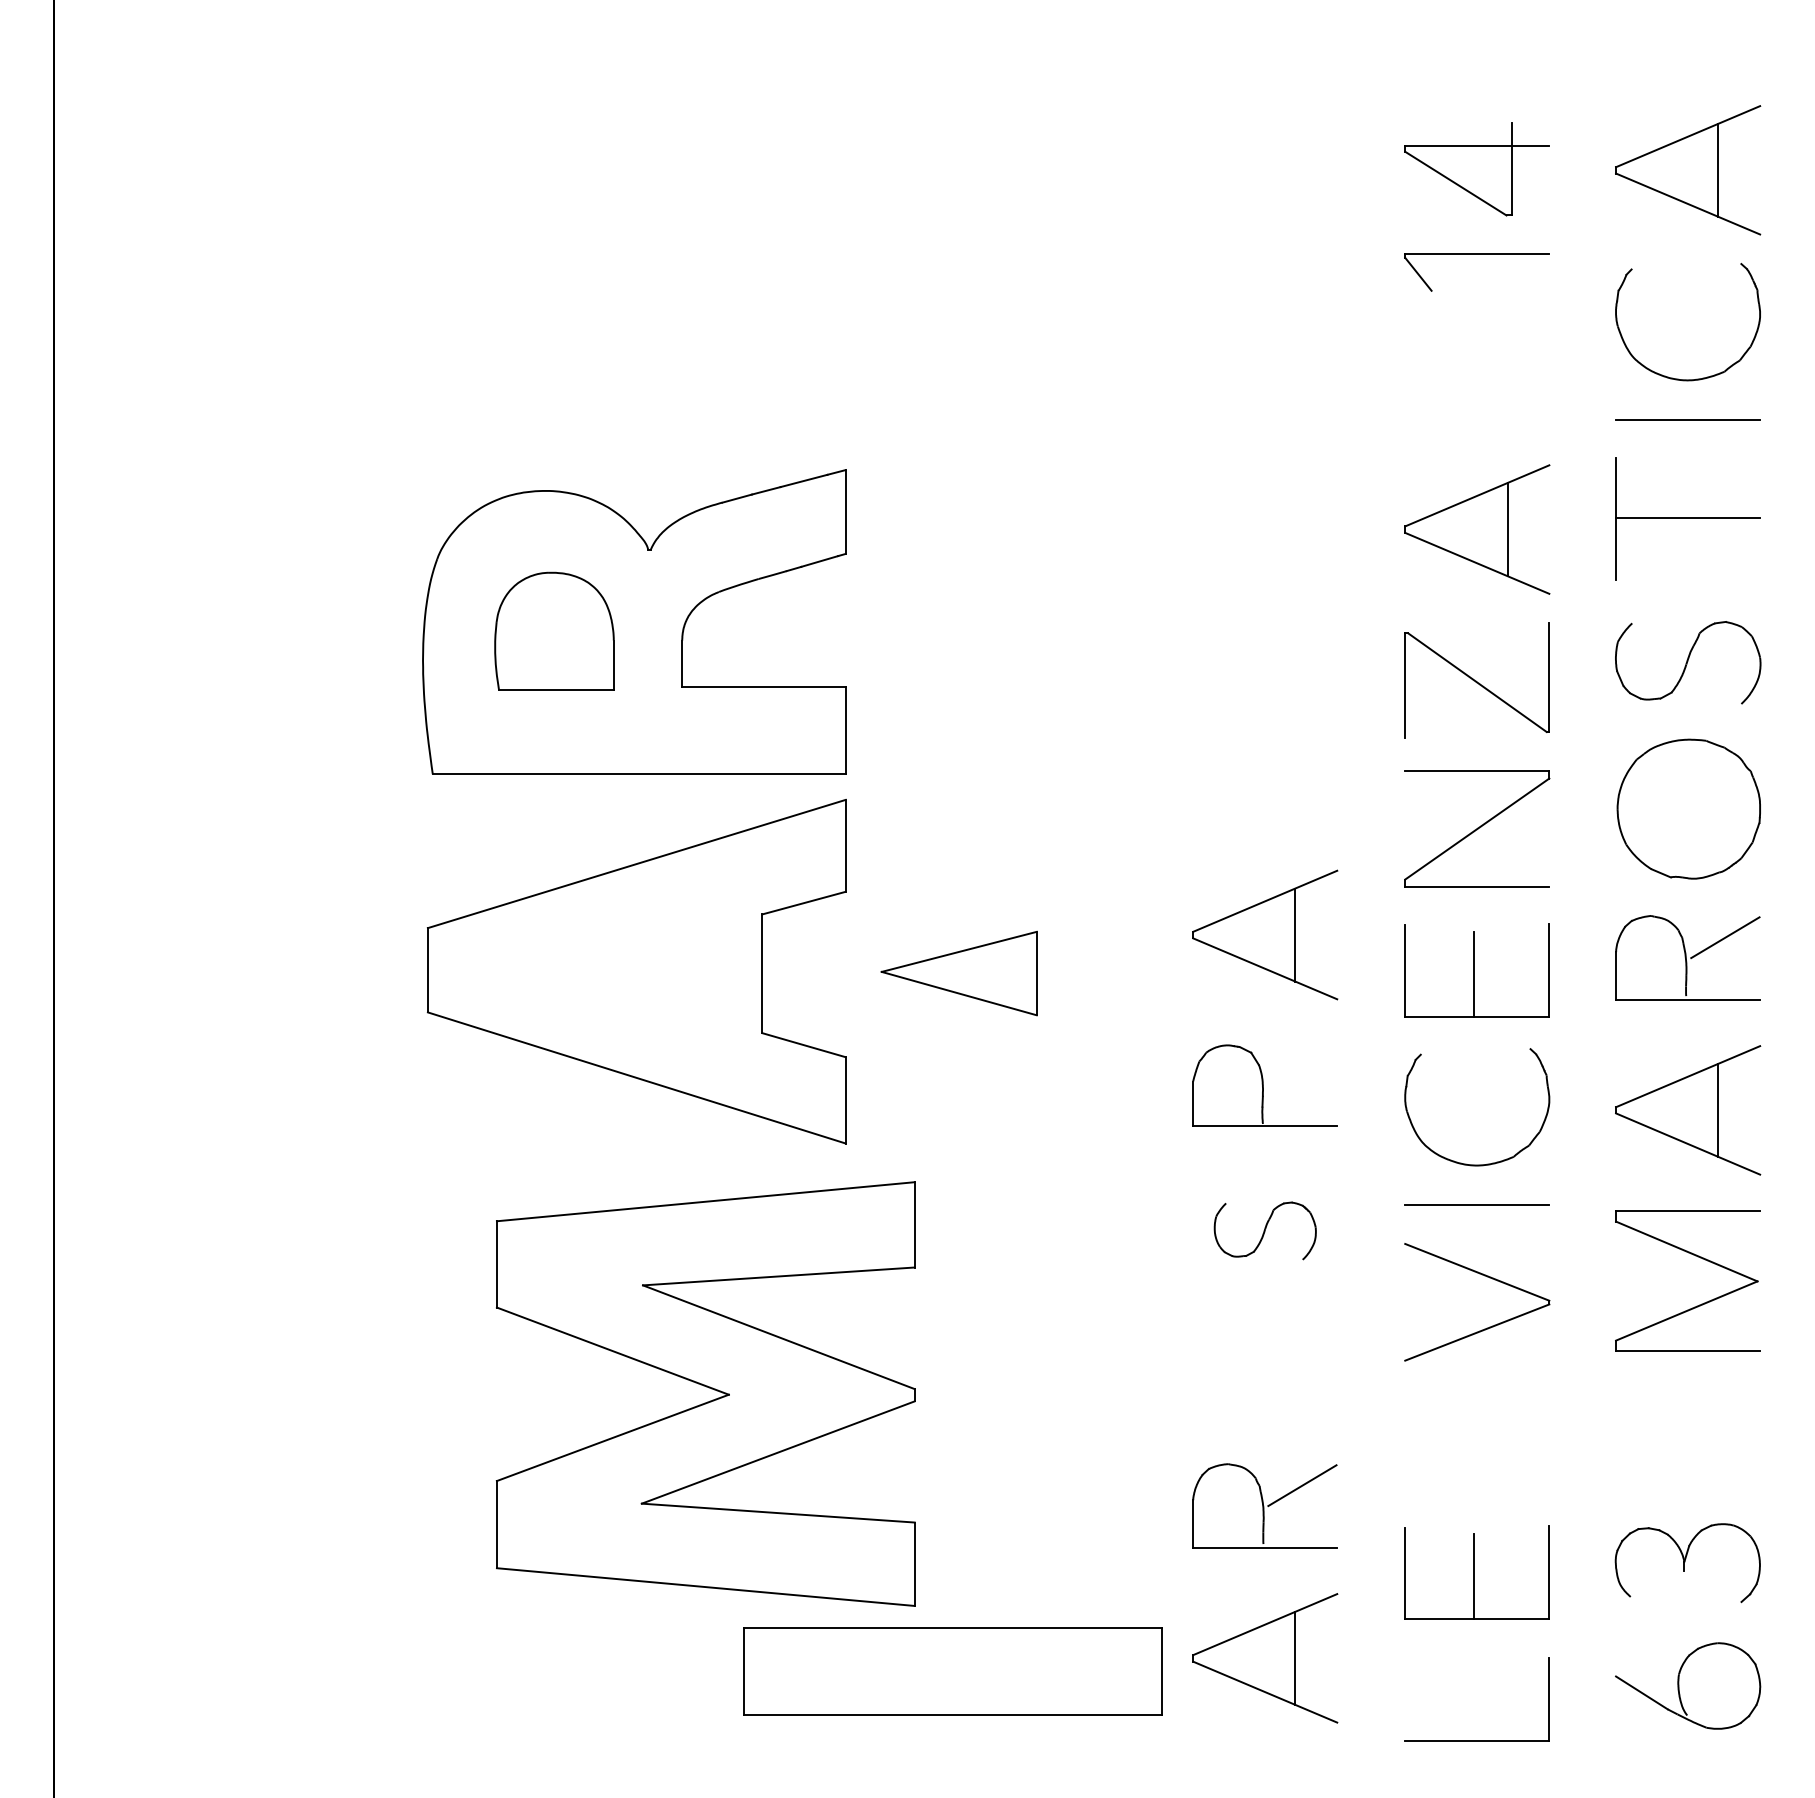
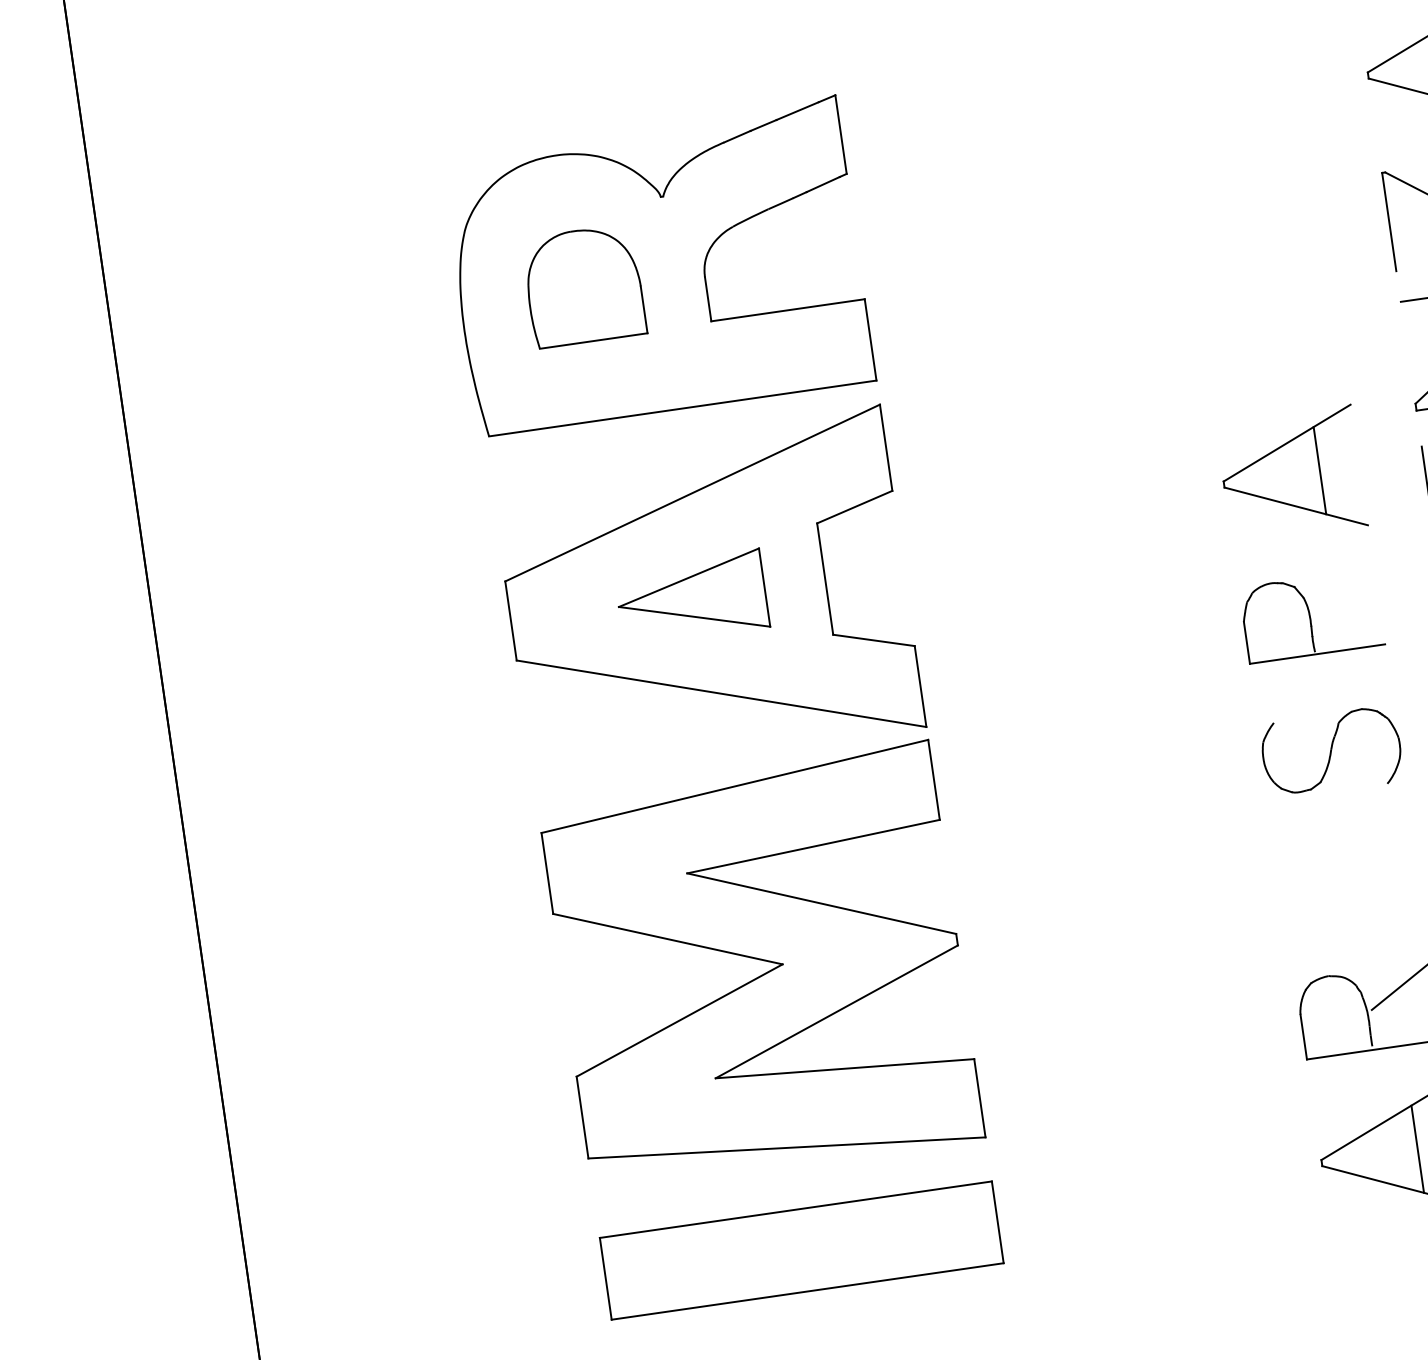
part: (958, 973) -> (691, 598), moved
part: (1265, 1230) -> (1331, 751), size x1.43
part: (706, 1387) -> (760, 960), moved
part: (952, 1671) -> (801, 1250), moved

